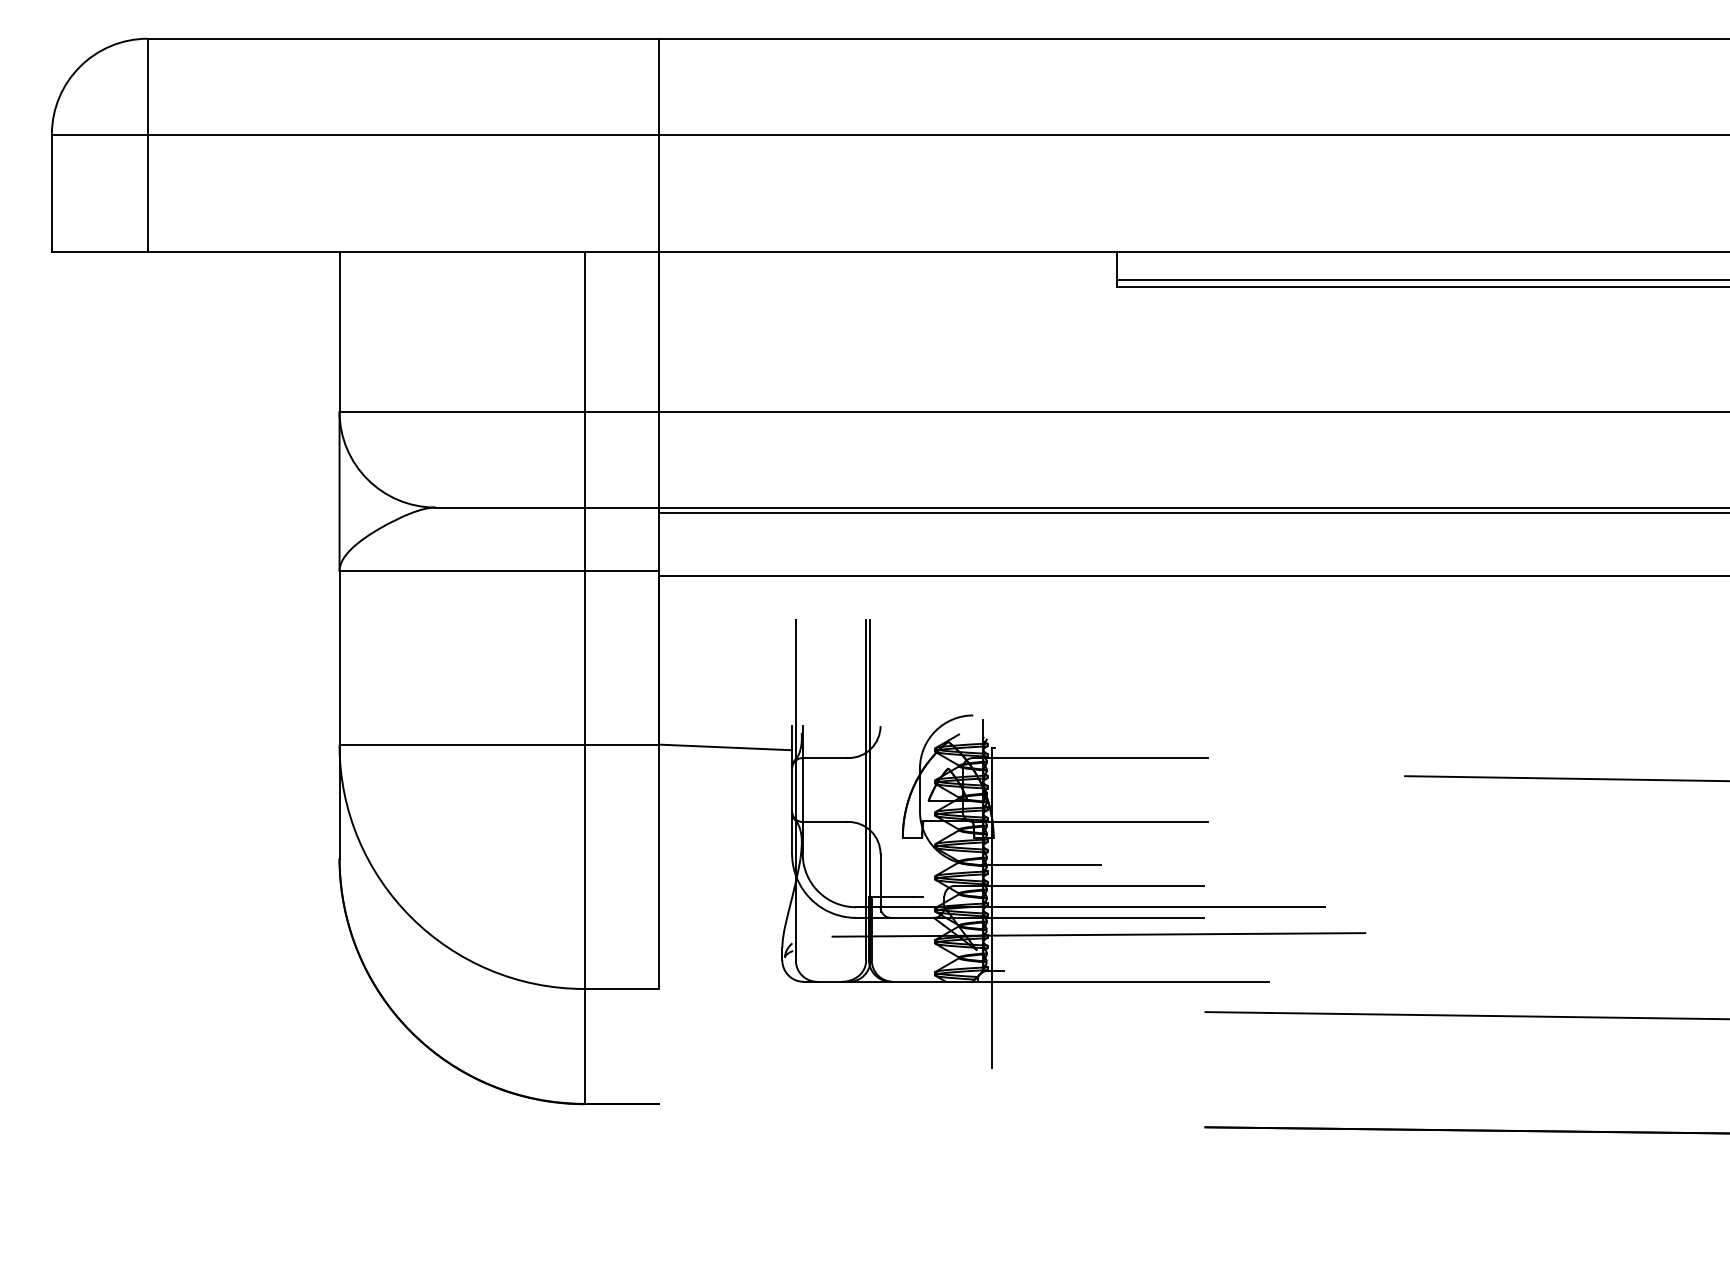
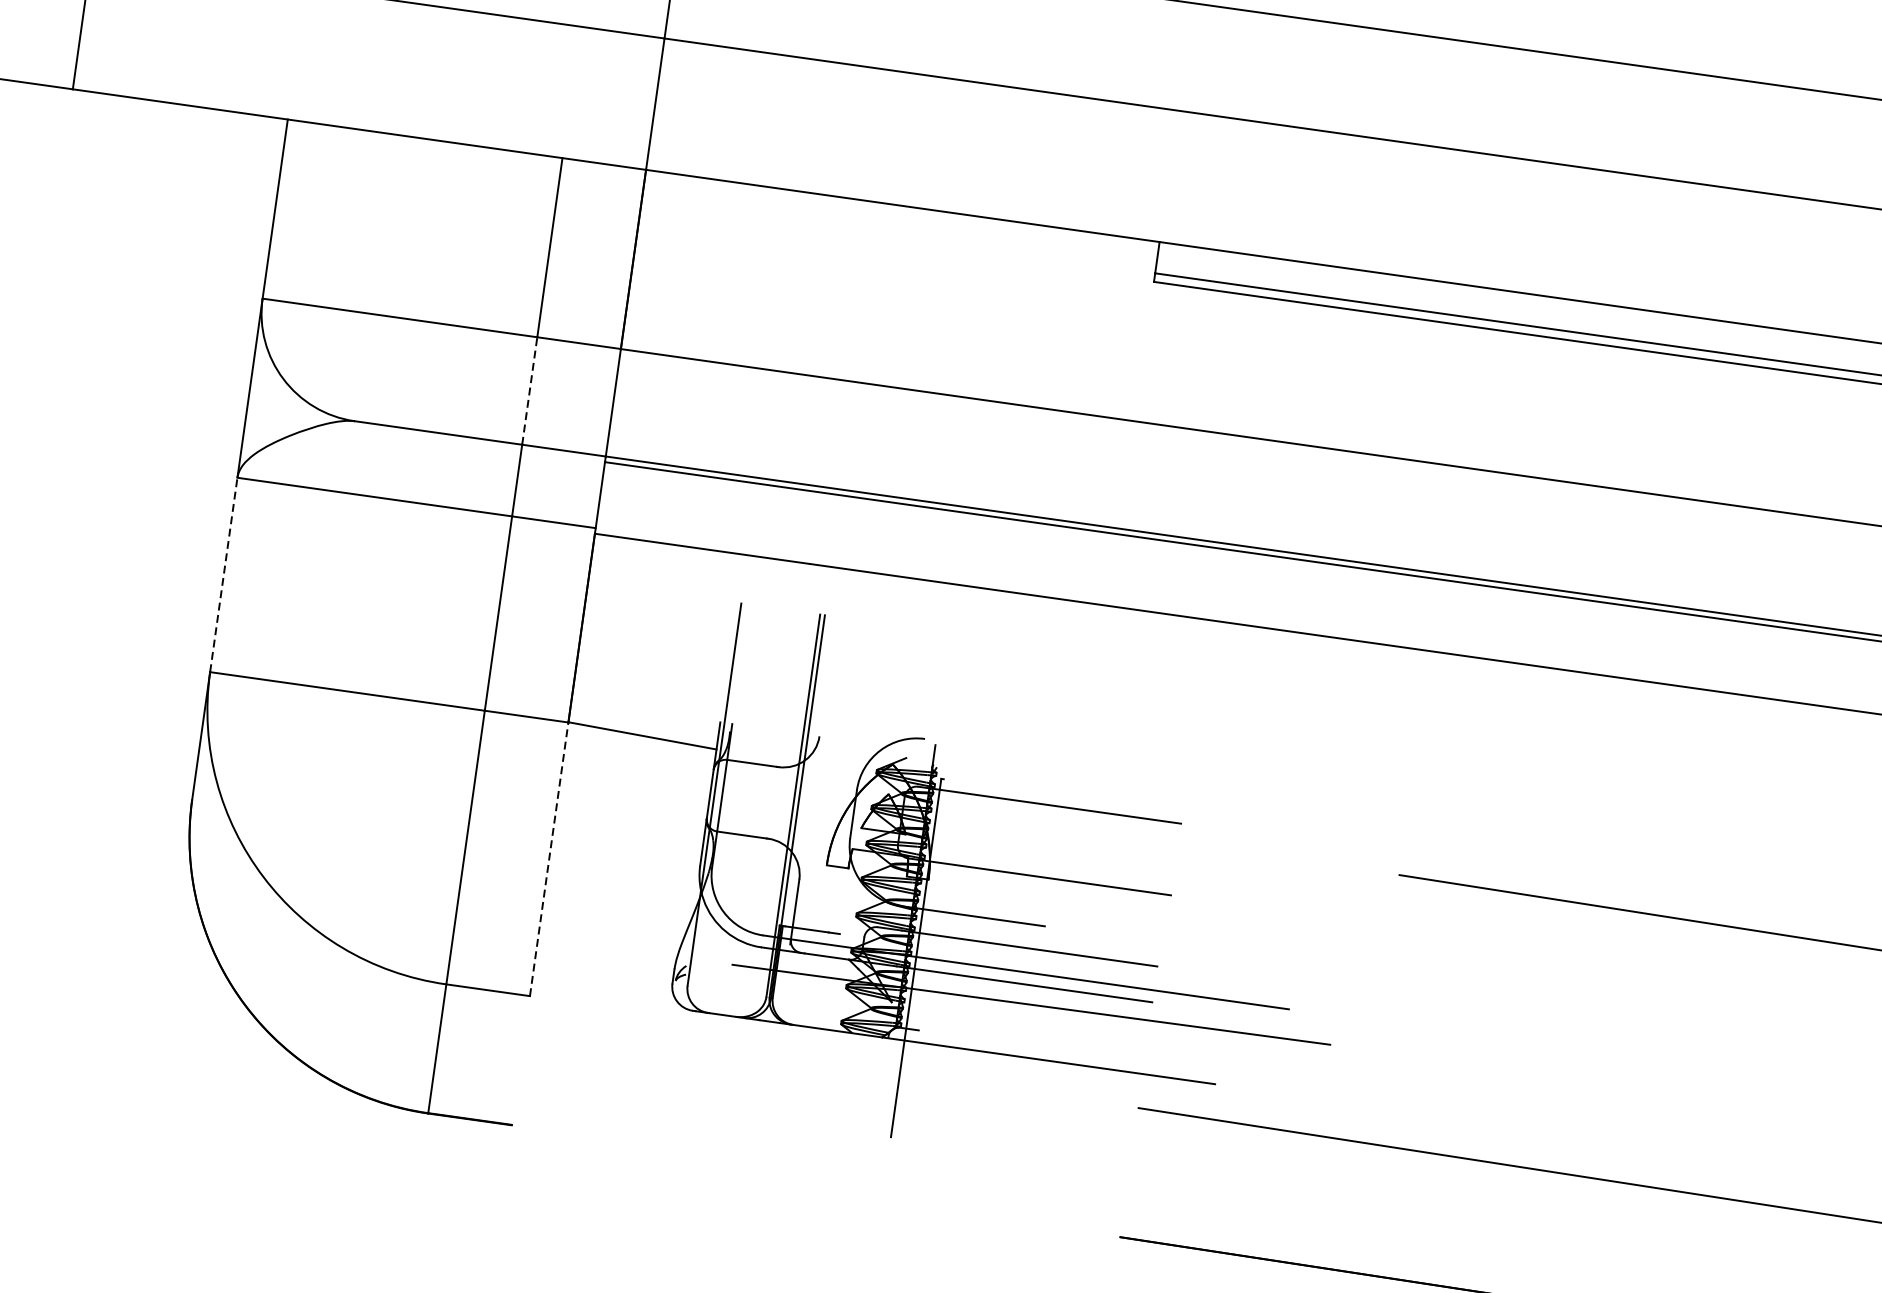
line: (584, 459) -> (529, 390), solid -> dashed
line: (339, 658) -> (223, 575), solid -> dashed
line: (659, 866) -> (549, 858), solid -> dashed

